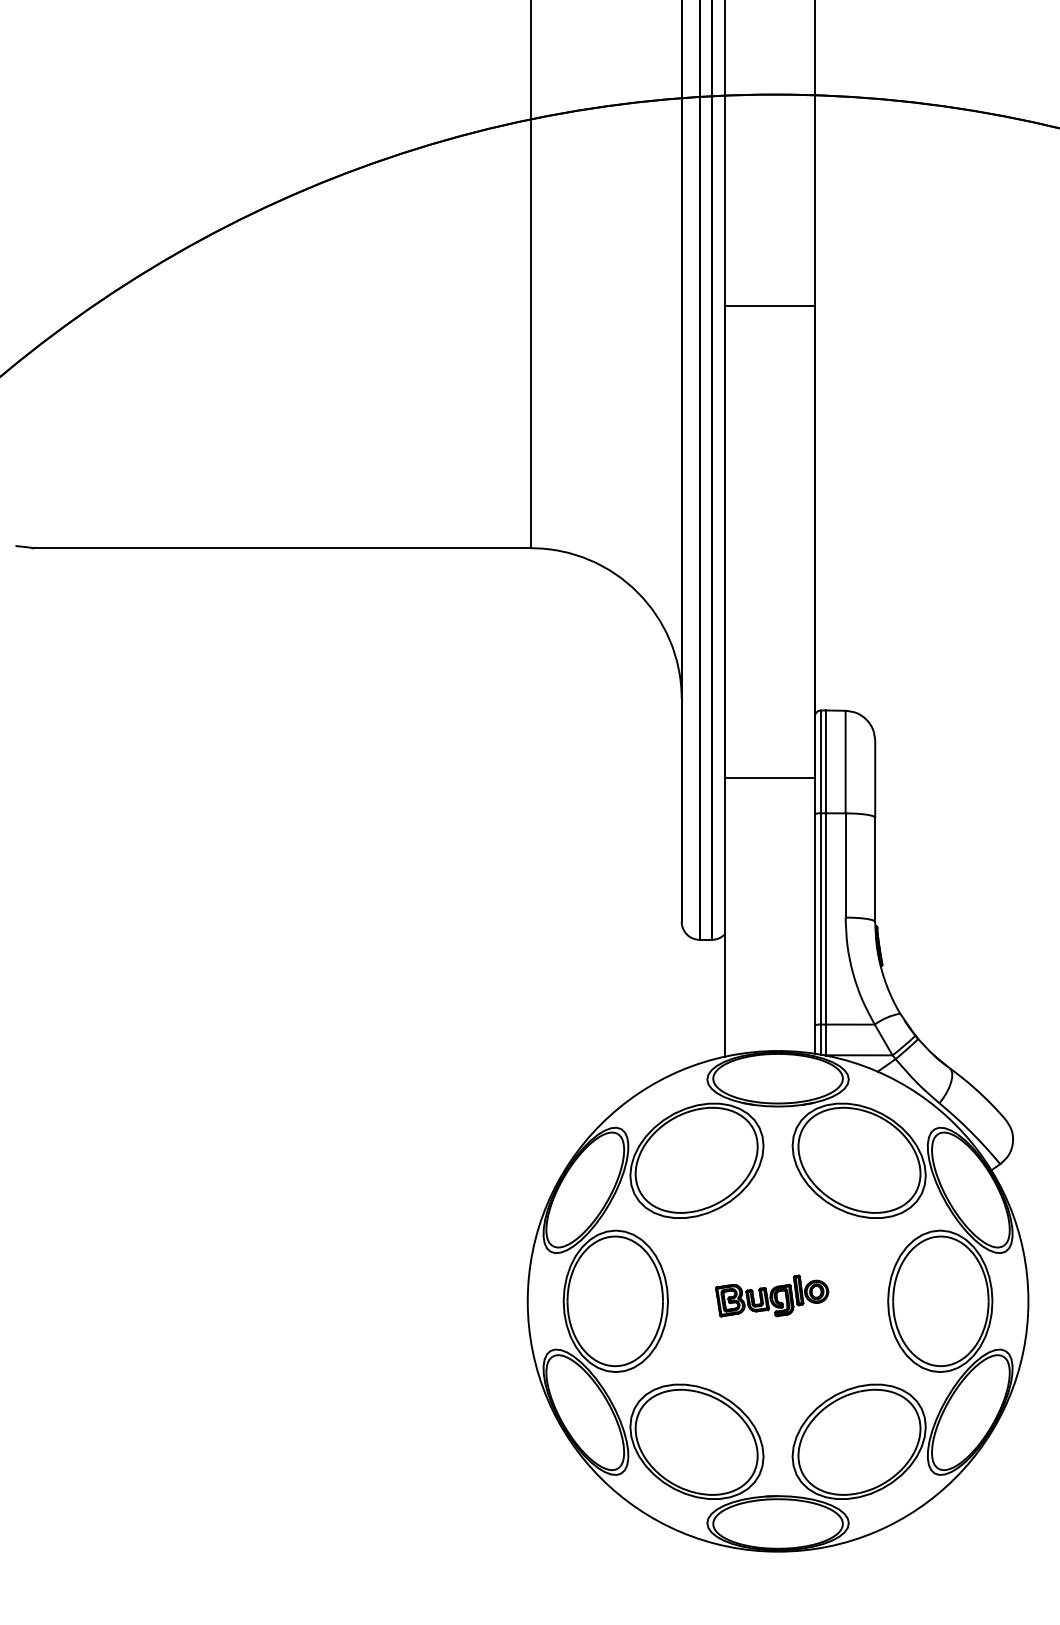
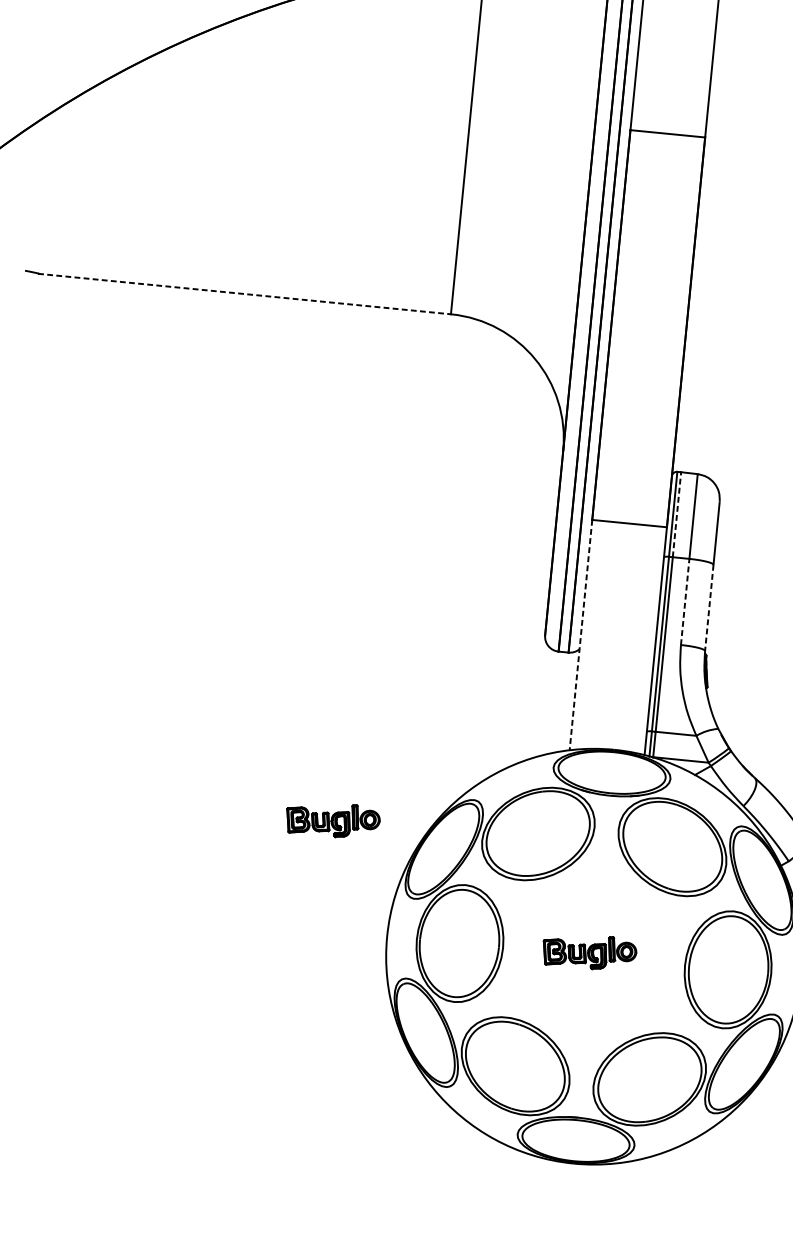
line: (281, 548) -> (244, 294), solid -> dashed
line: (825, 761) -> (676, 514), solid -> dashed
line: (845, 864) -> (685, 601), solid -> dashed
line: (875, 870) -> (709, 608), solid -> dashed
line: (724, 917) -> (580, 635), solid -> dashed
part: (449, 1167) -> (333, 819), added

